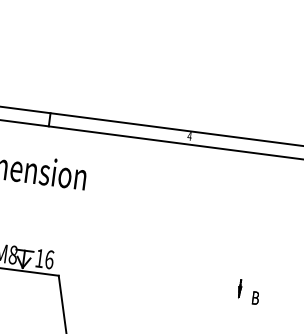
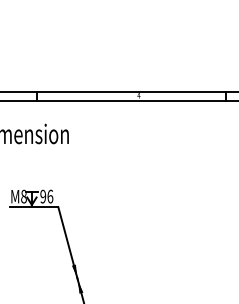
text: (40, 258) -> (43, 196), 16 -> 96
part: (248, 292) -> (195, 201), removed

